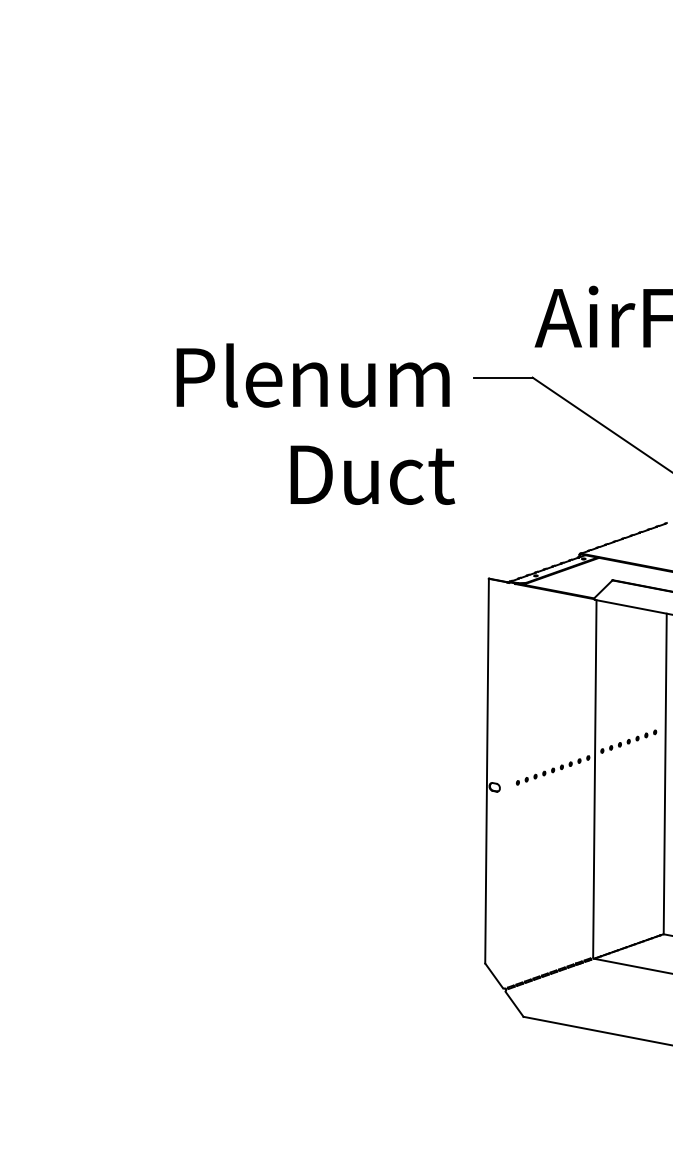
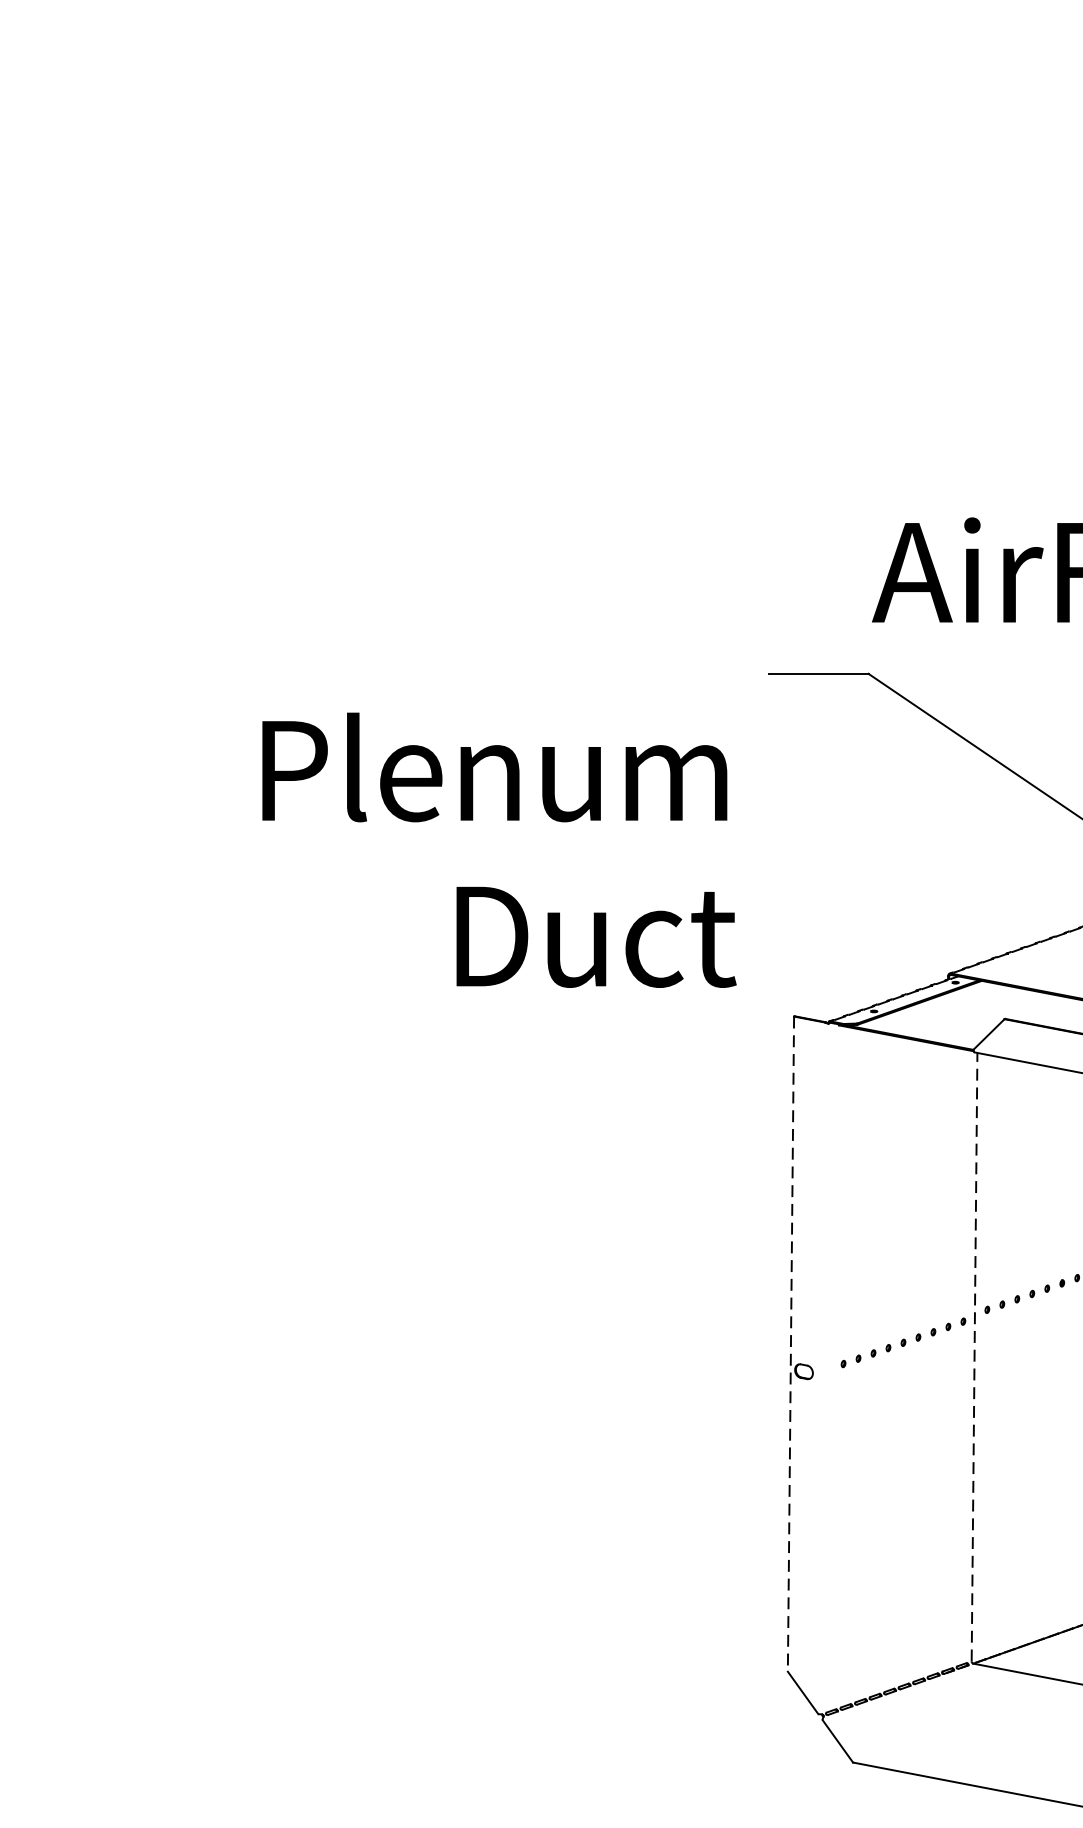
text: (315, 423) -> (498, 849), moved
line: (487, 771) -> (791, 1344), solid -> dashed
line: (594, 778) -> (973, 1356), solid -> dashed

